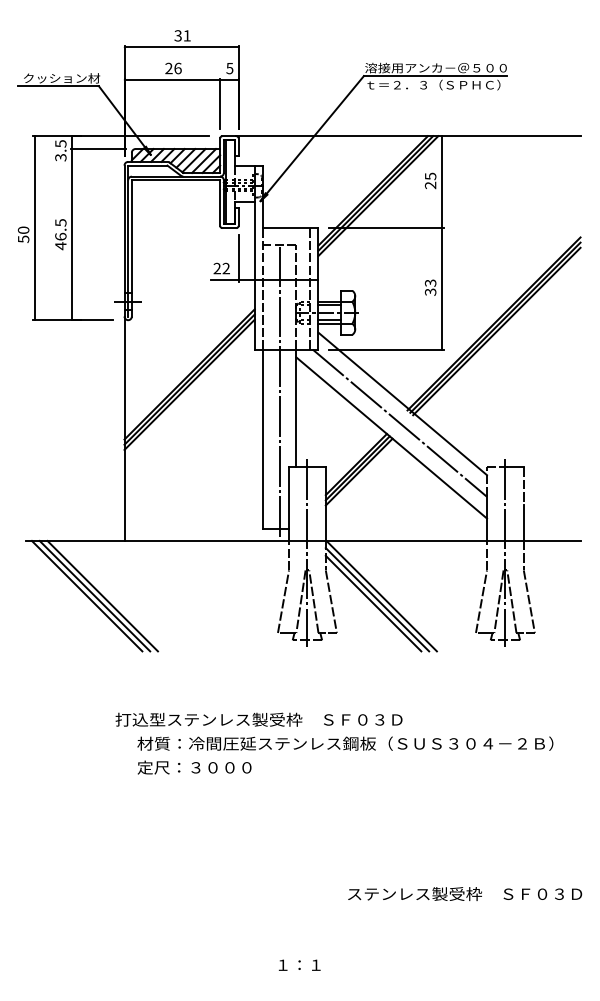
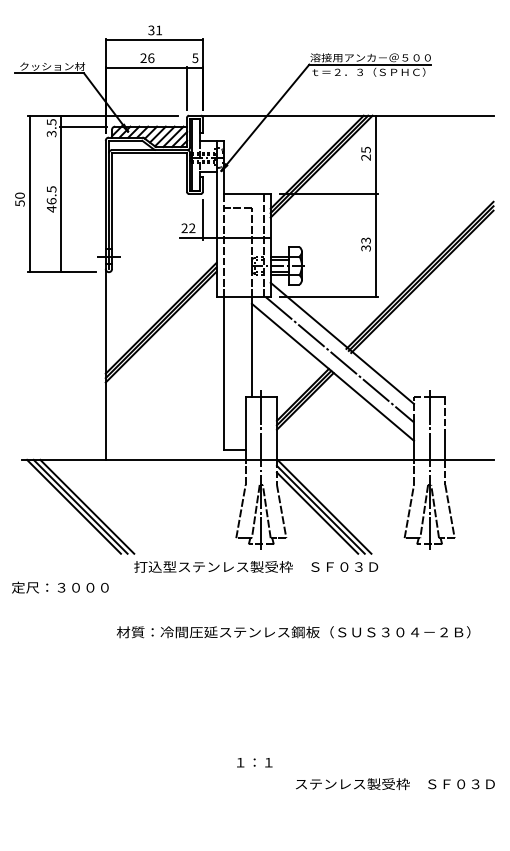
line: (279, 391) -> (237, 332), removed
text: (259, 719) -> (256, 566), moved
text: (194, 767) -> (60, 587), moved
text: (465, 894) -> (395, 784), moved
text: (299, 965) -> (254, 762), moved

